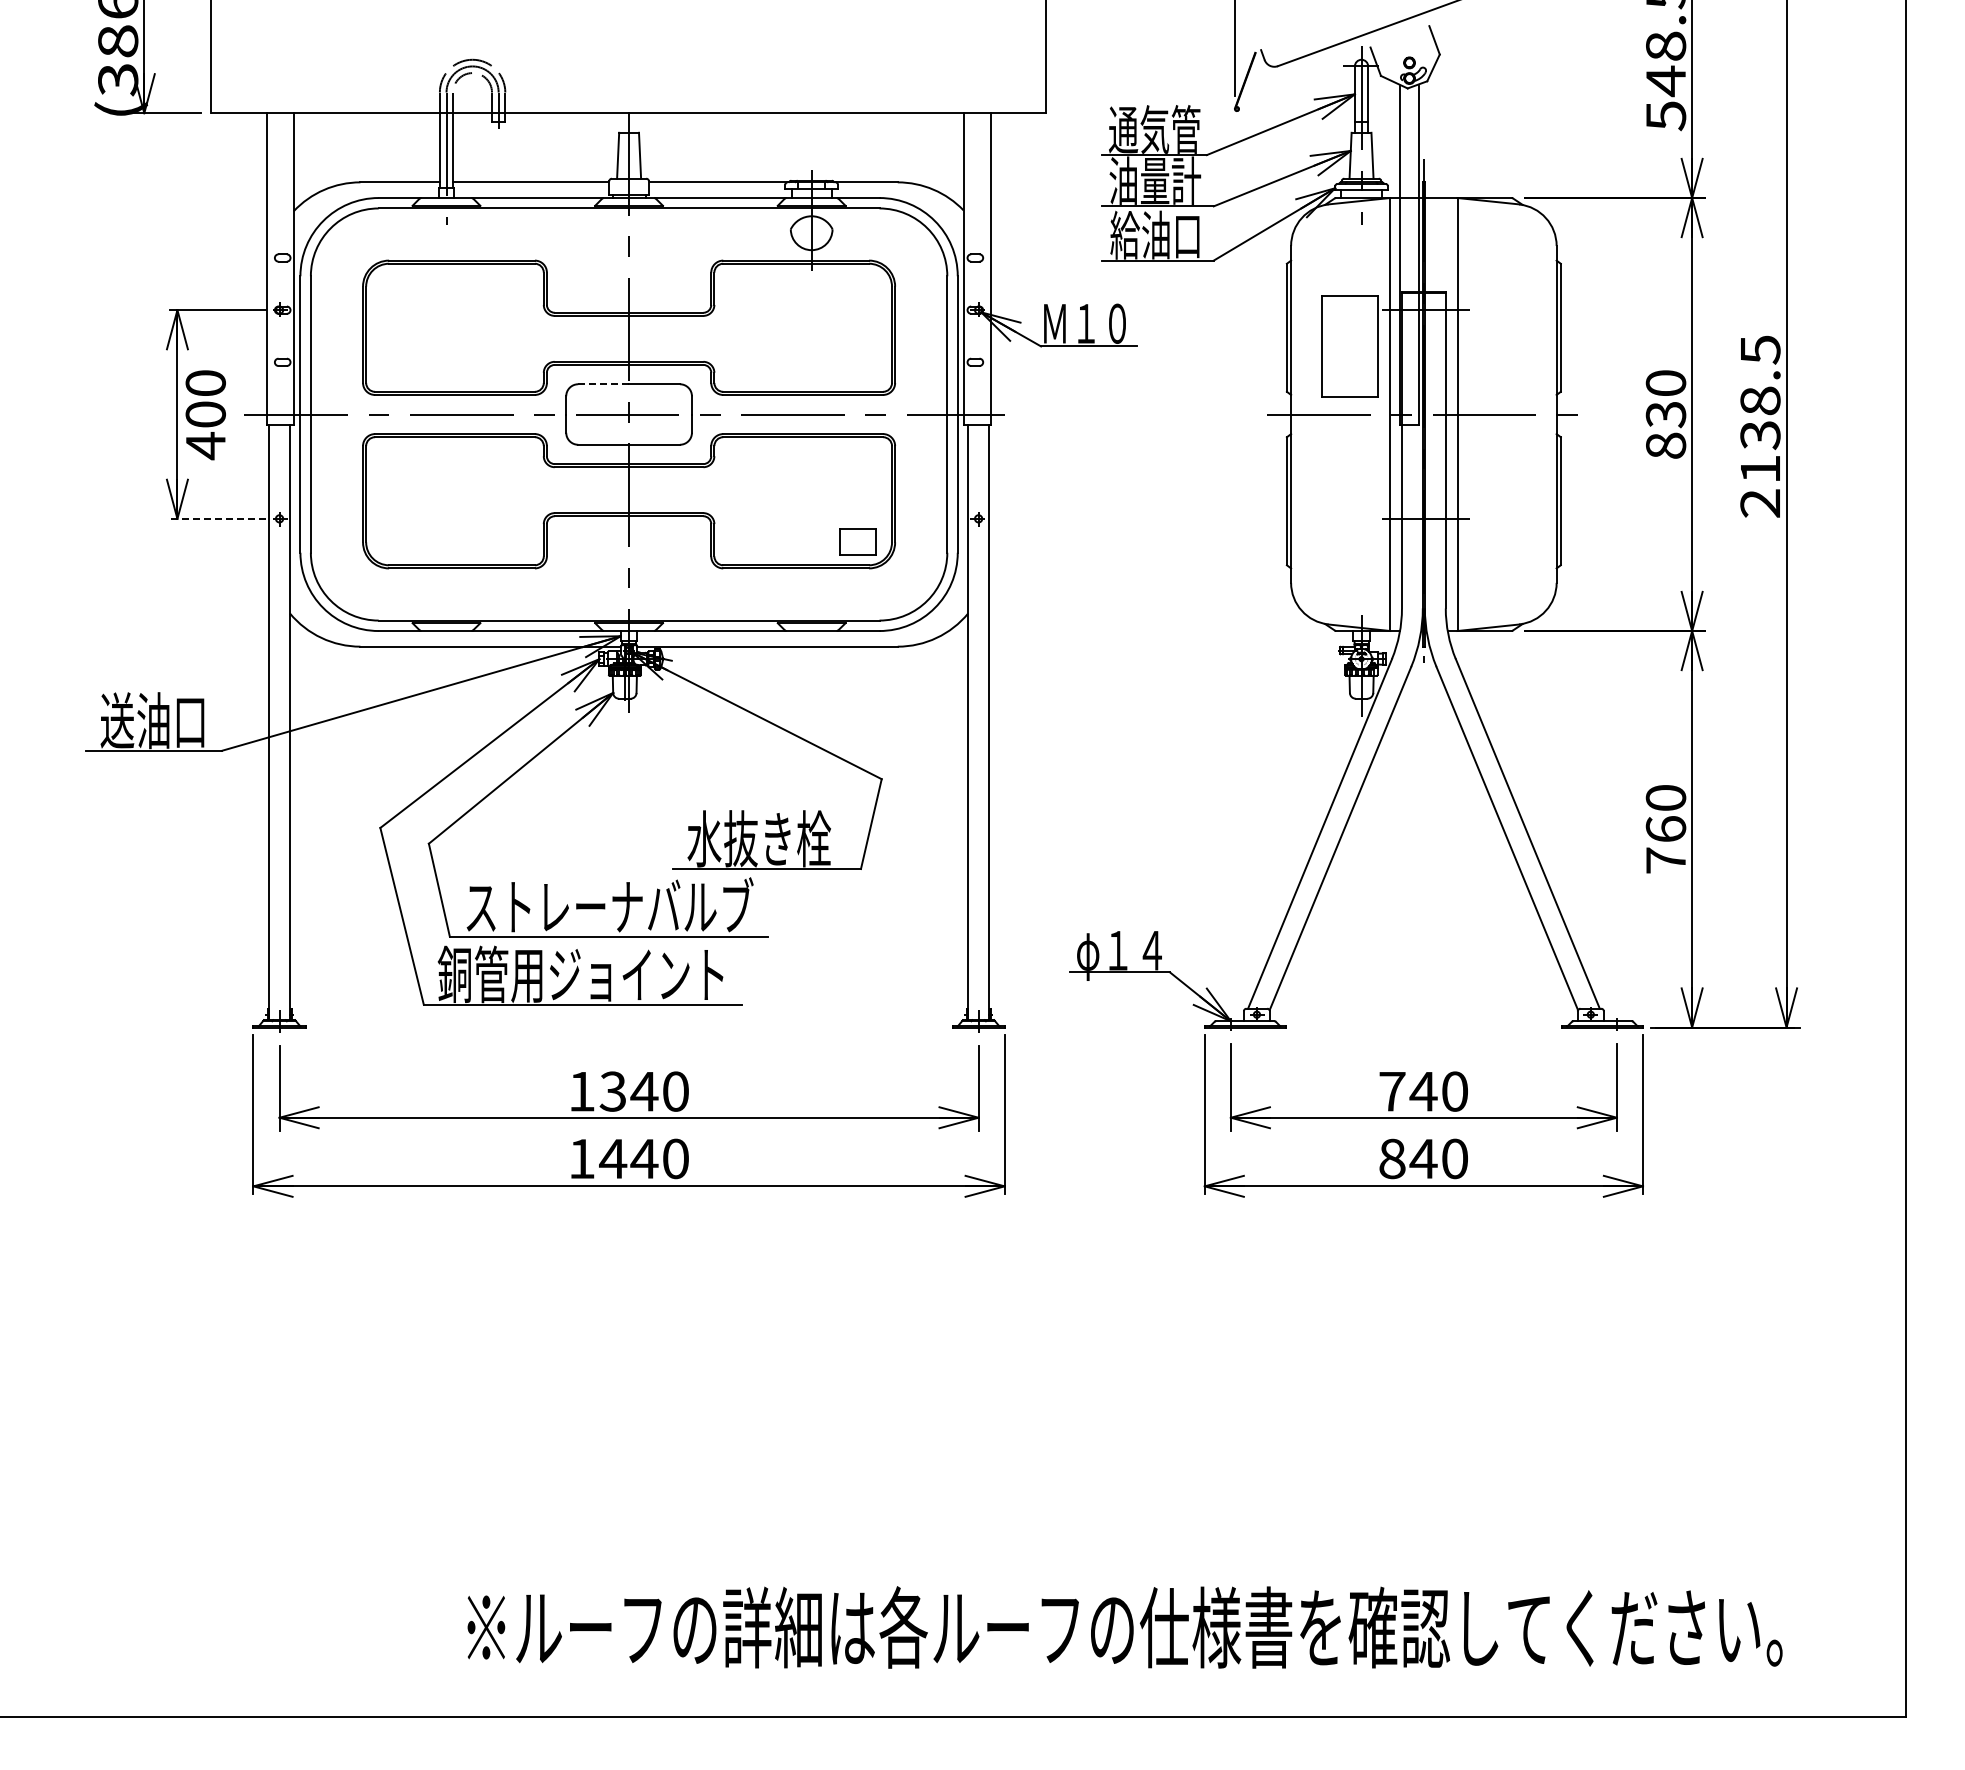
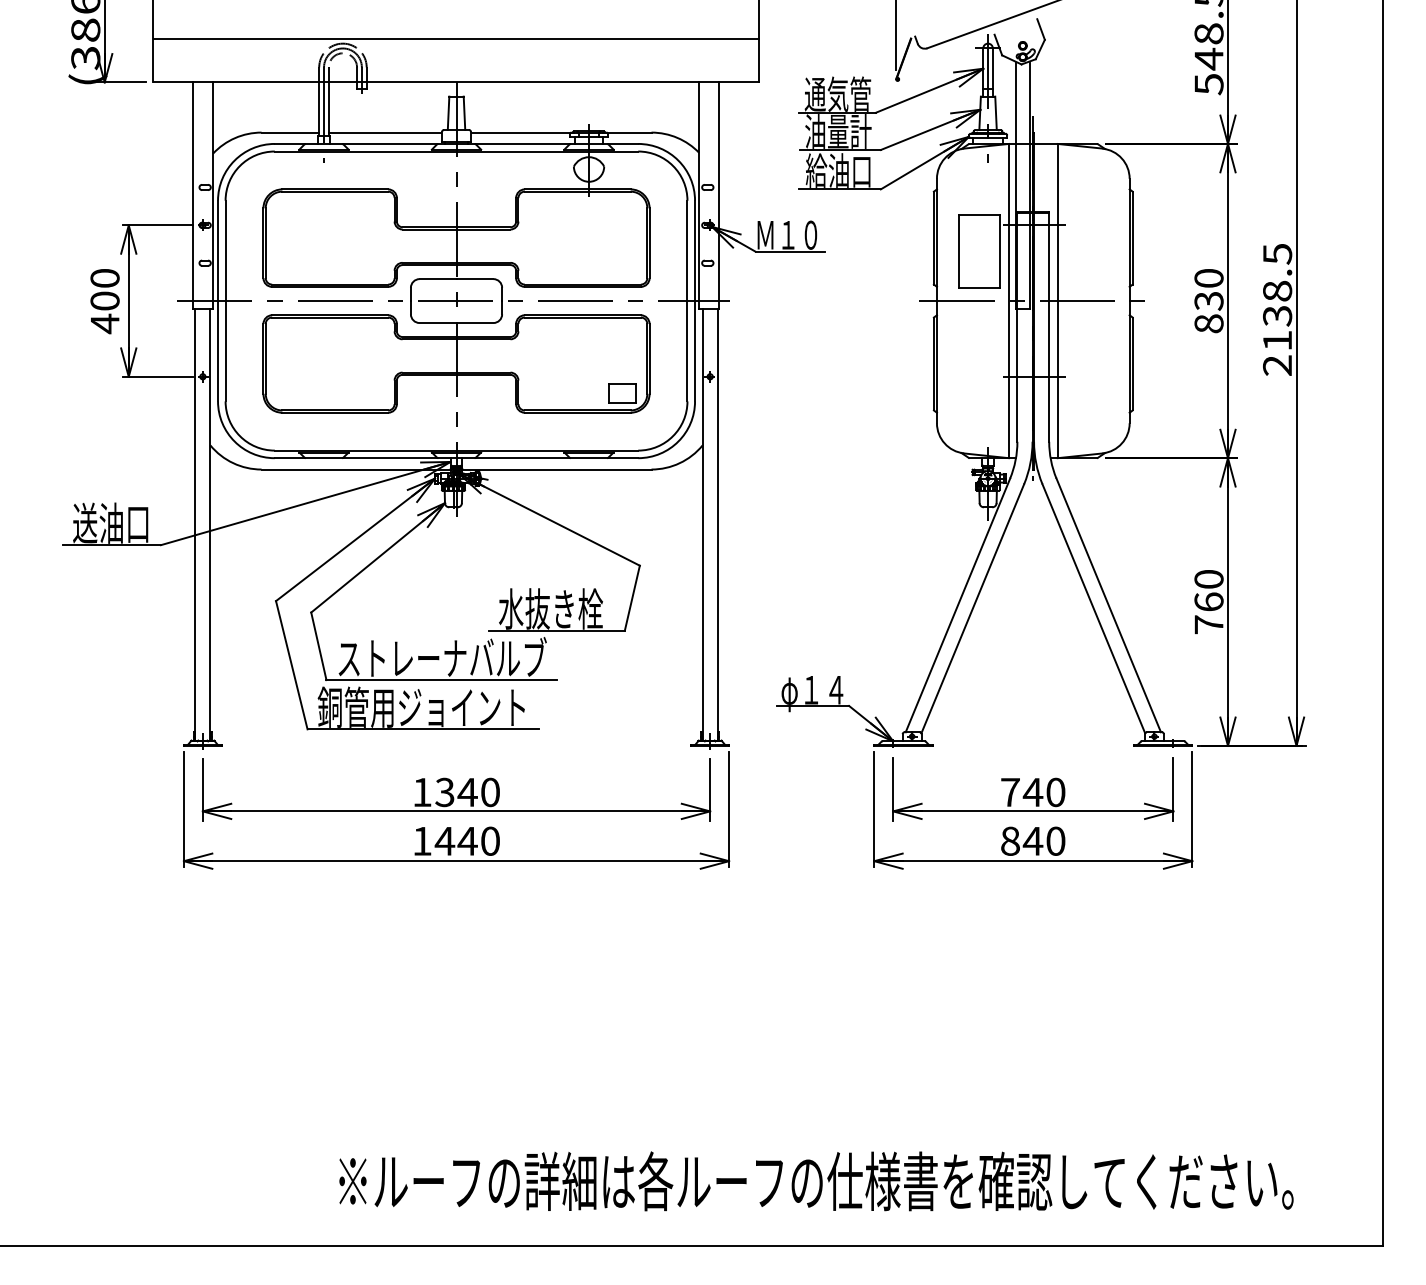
line: (628, 53) -> (456, 39), added
line: (604, 384) -> (438, 279), dashed -> solid
text: (205, 415) -> (104, 301), moved
line: (217, 518) -> (157, 376), dashed -> solid

